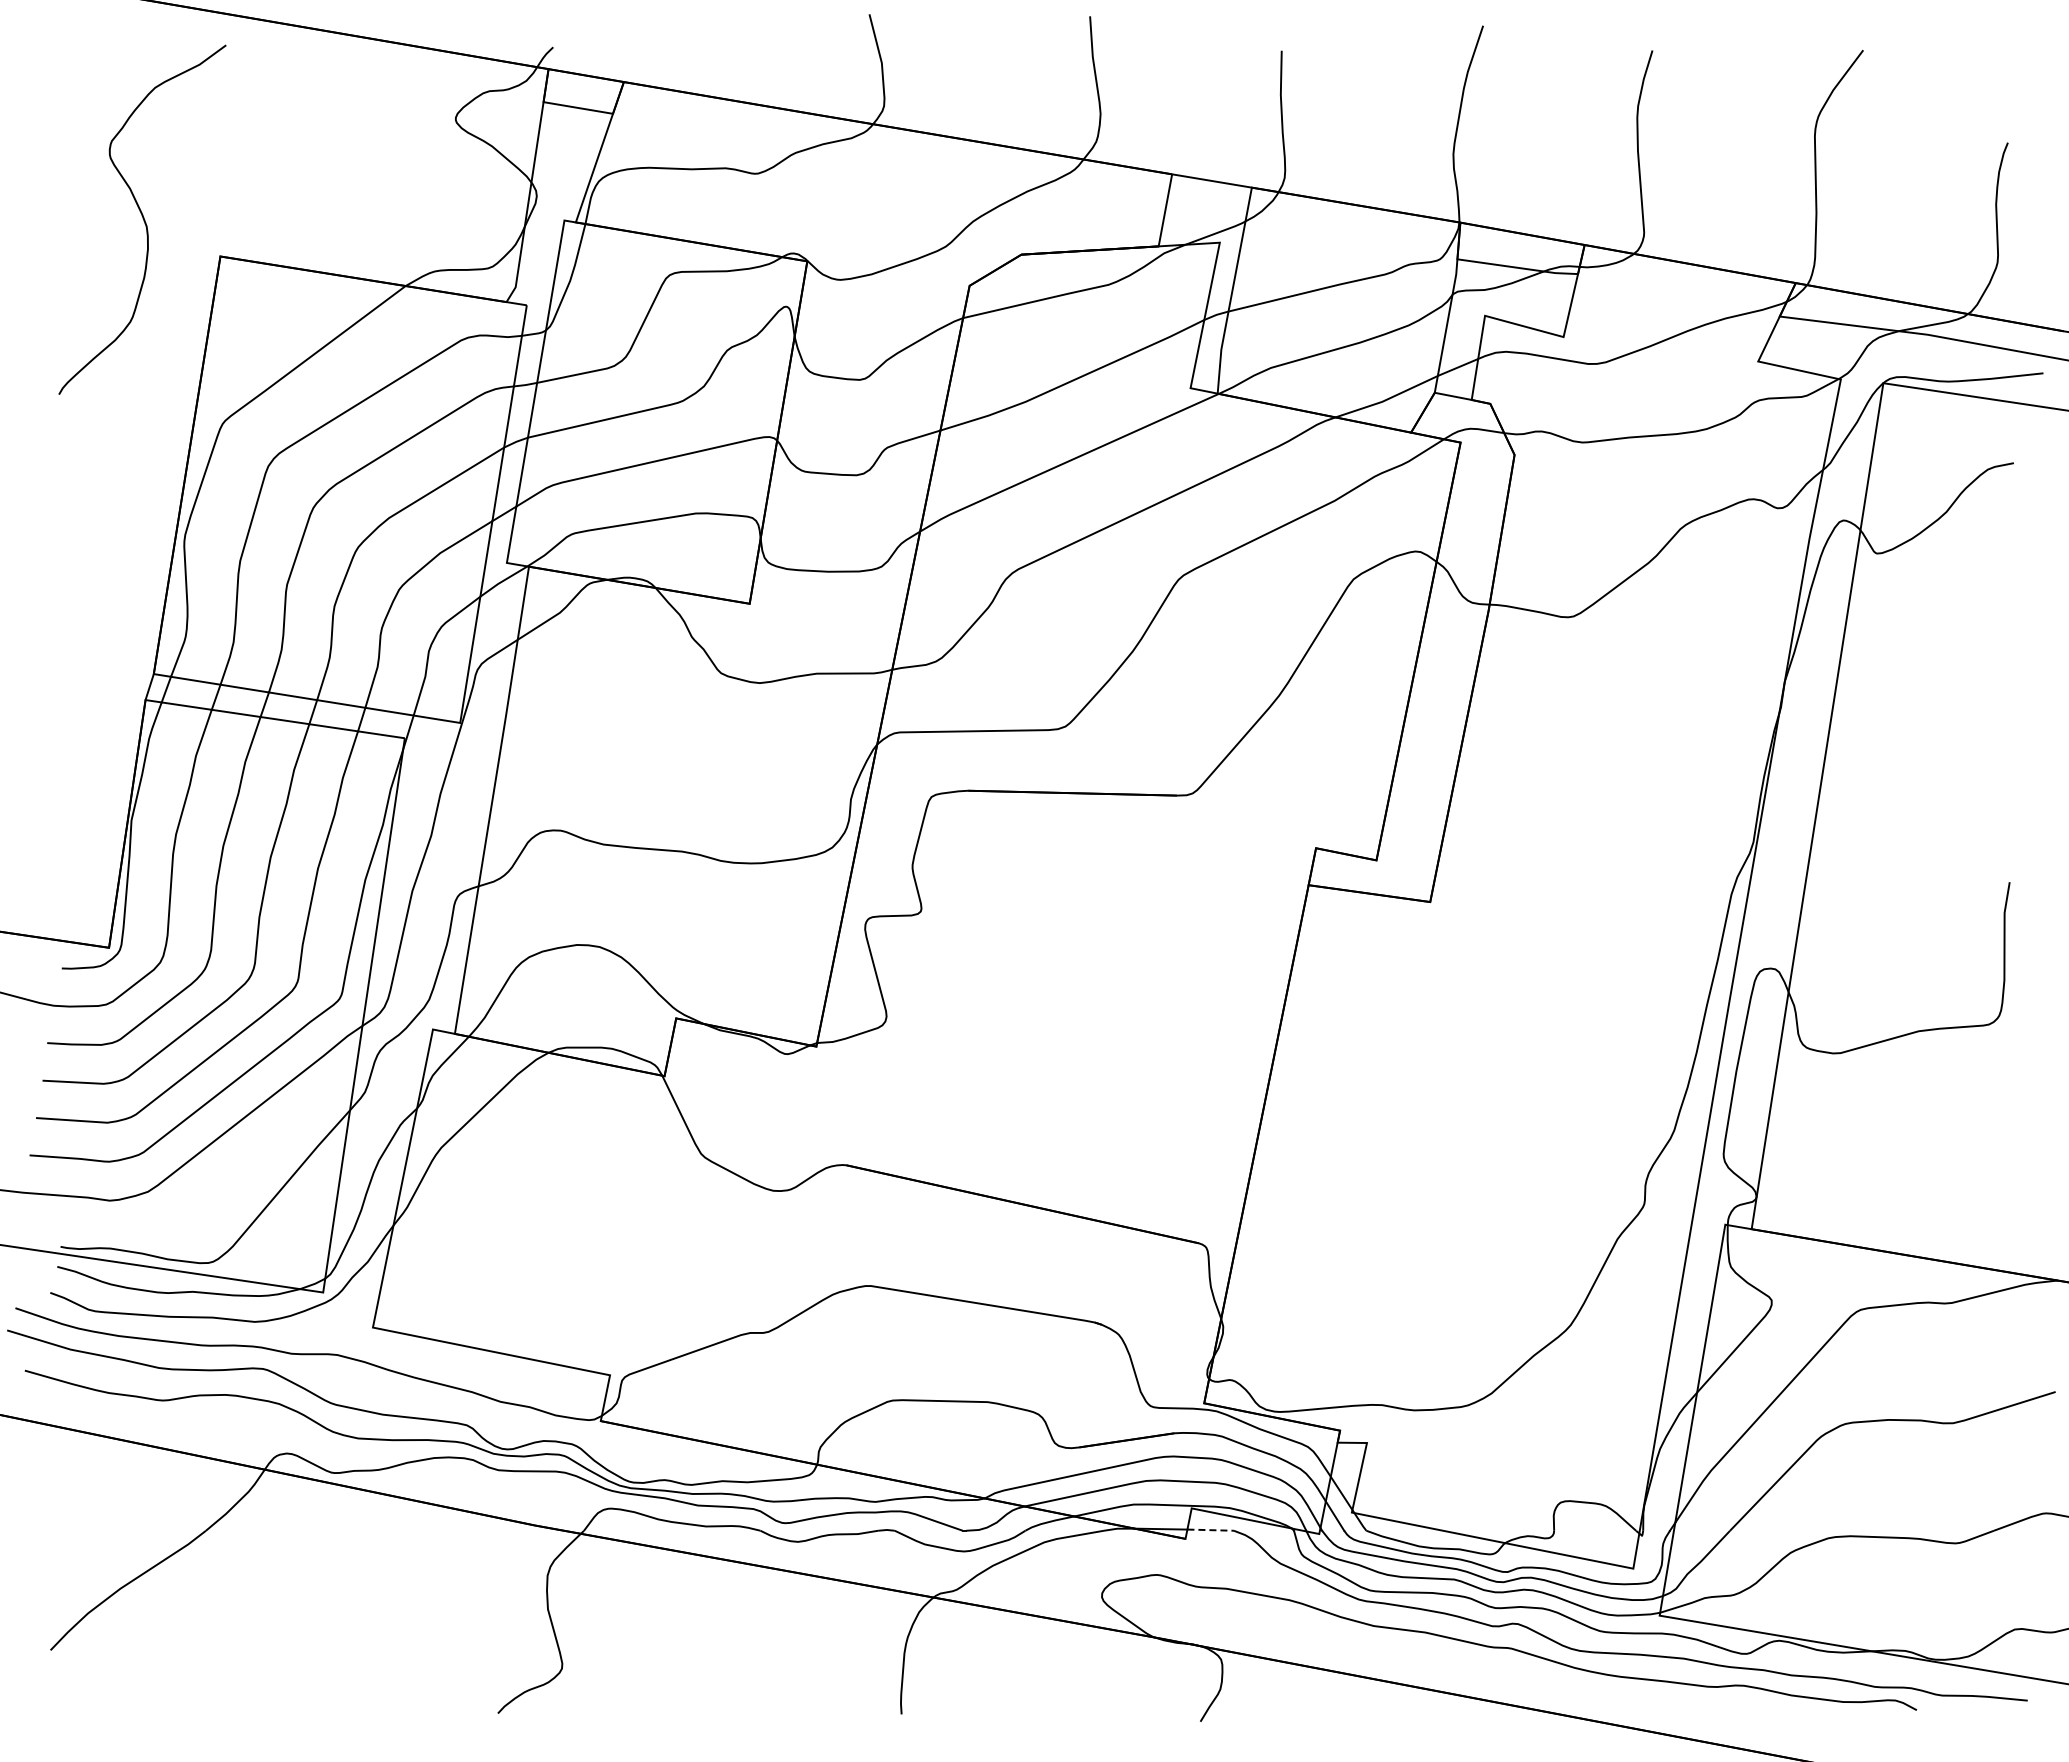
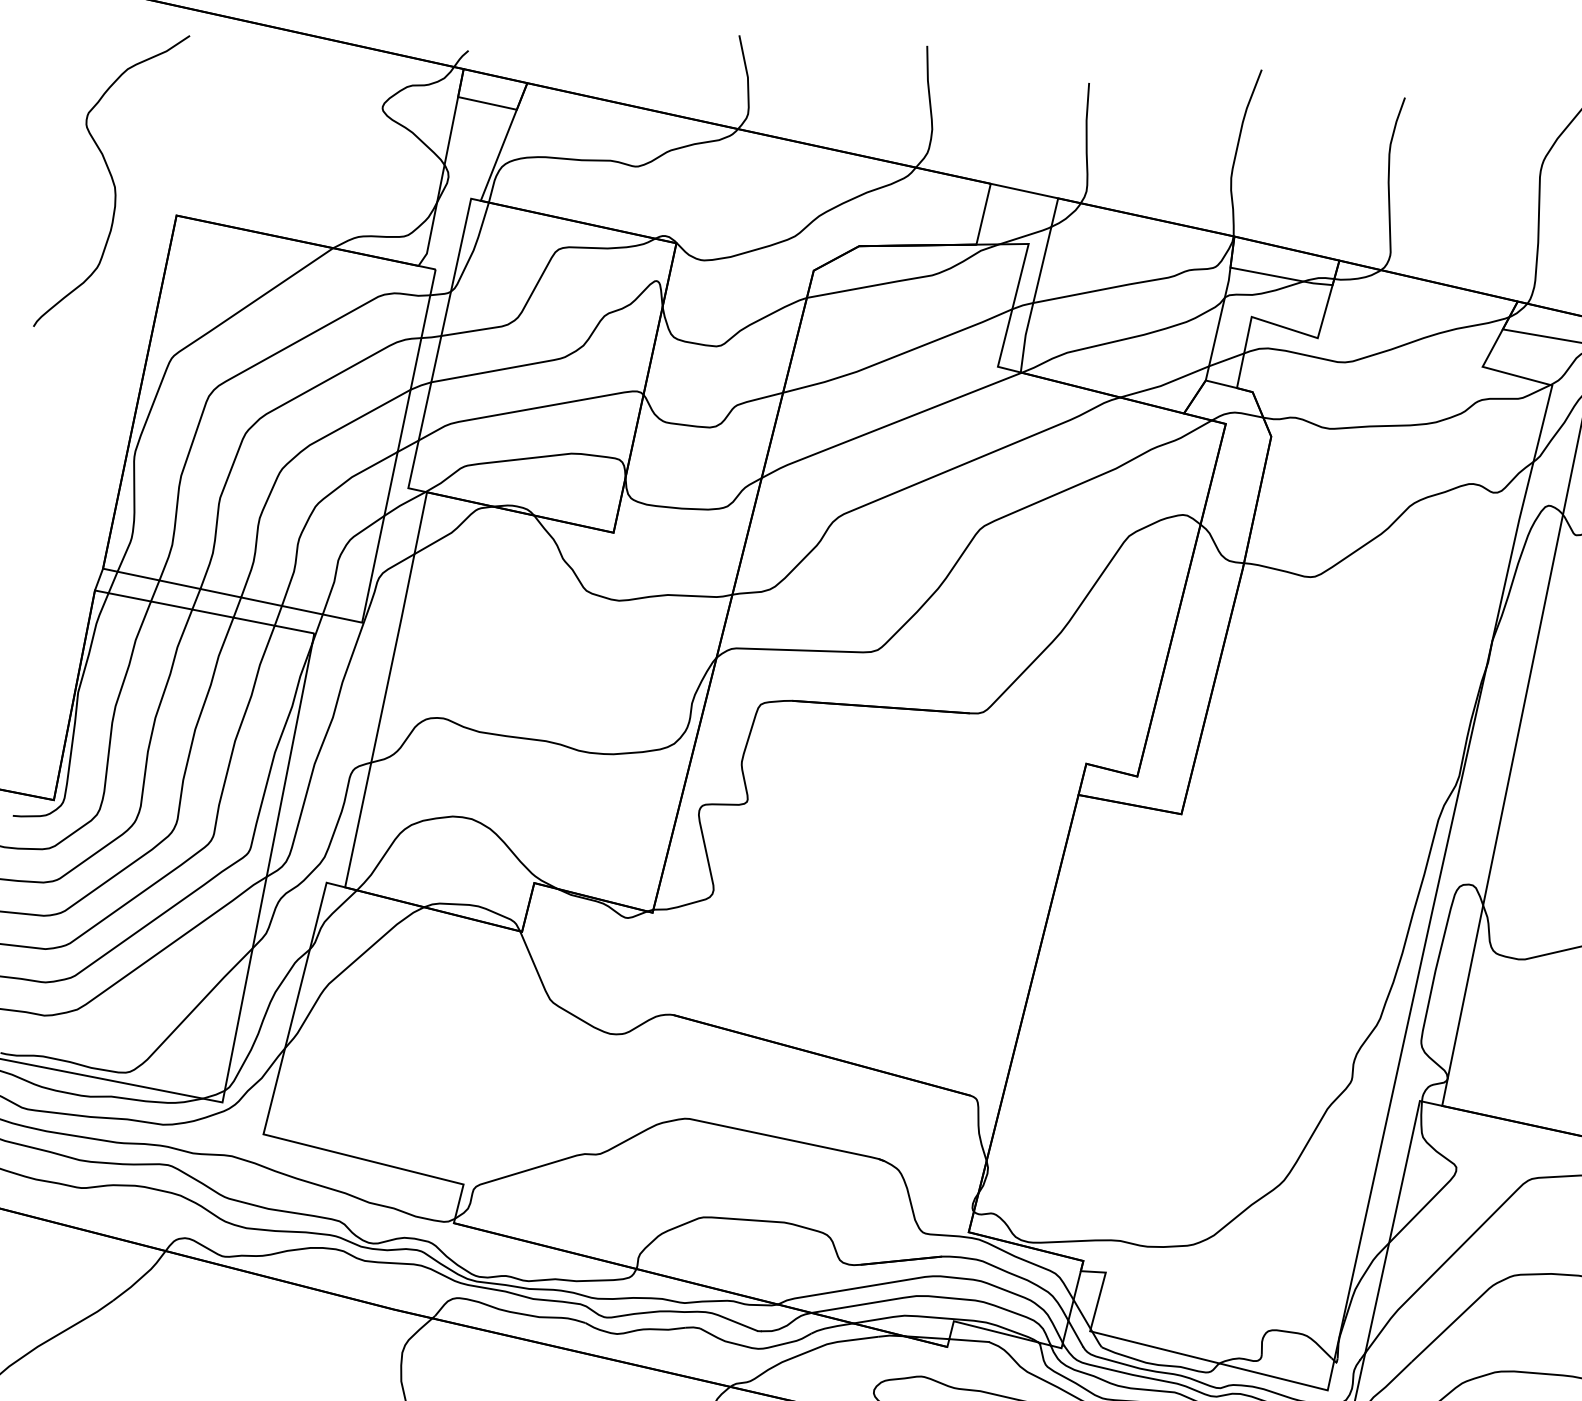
line: (1211, 1530) -> (969, 1340), dashed -> solid

